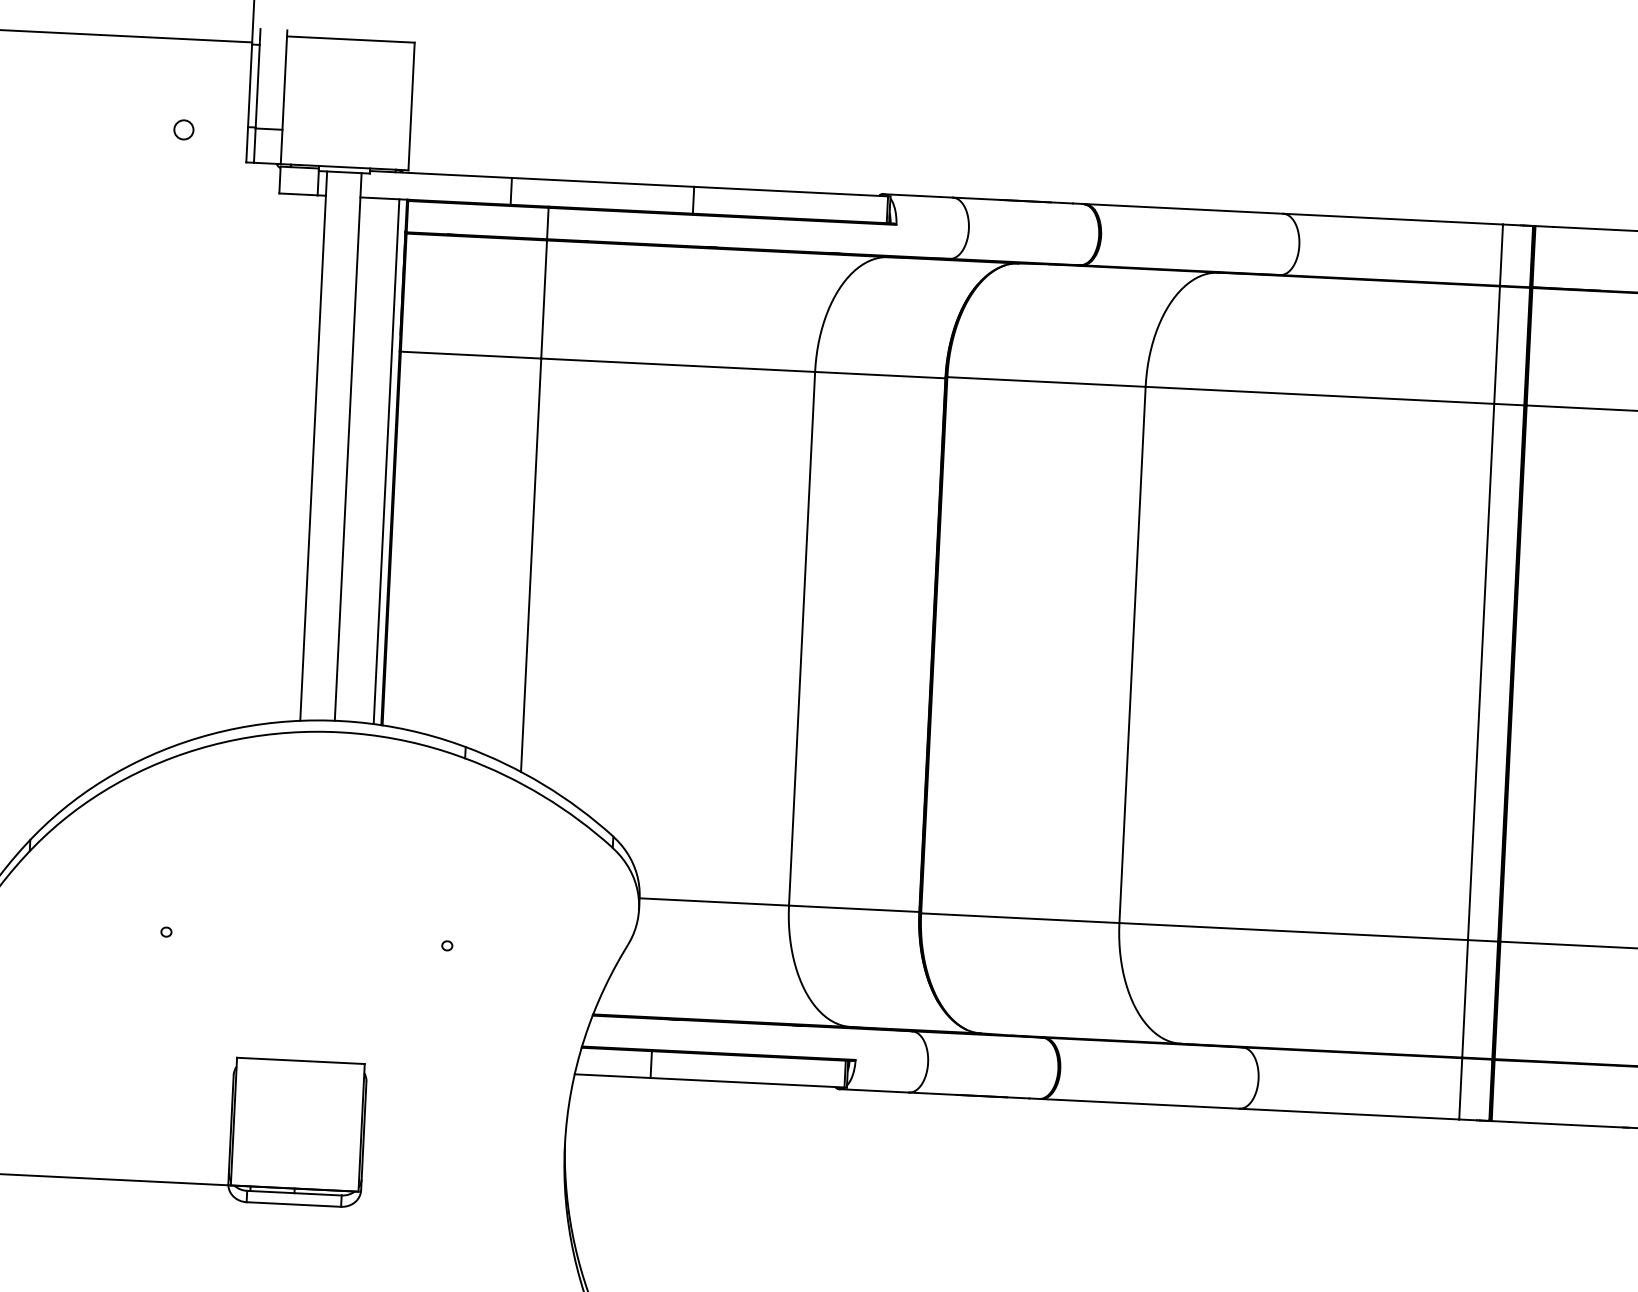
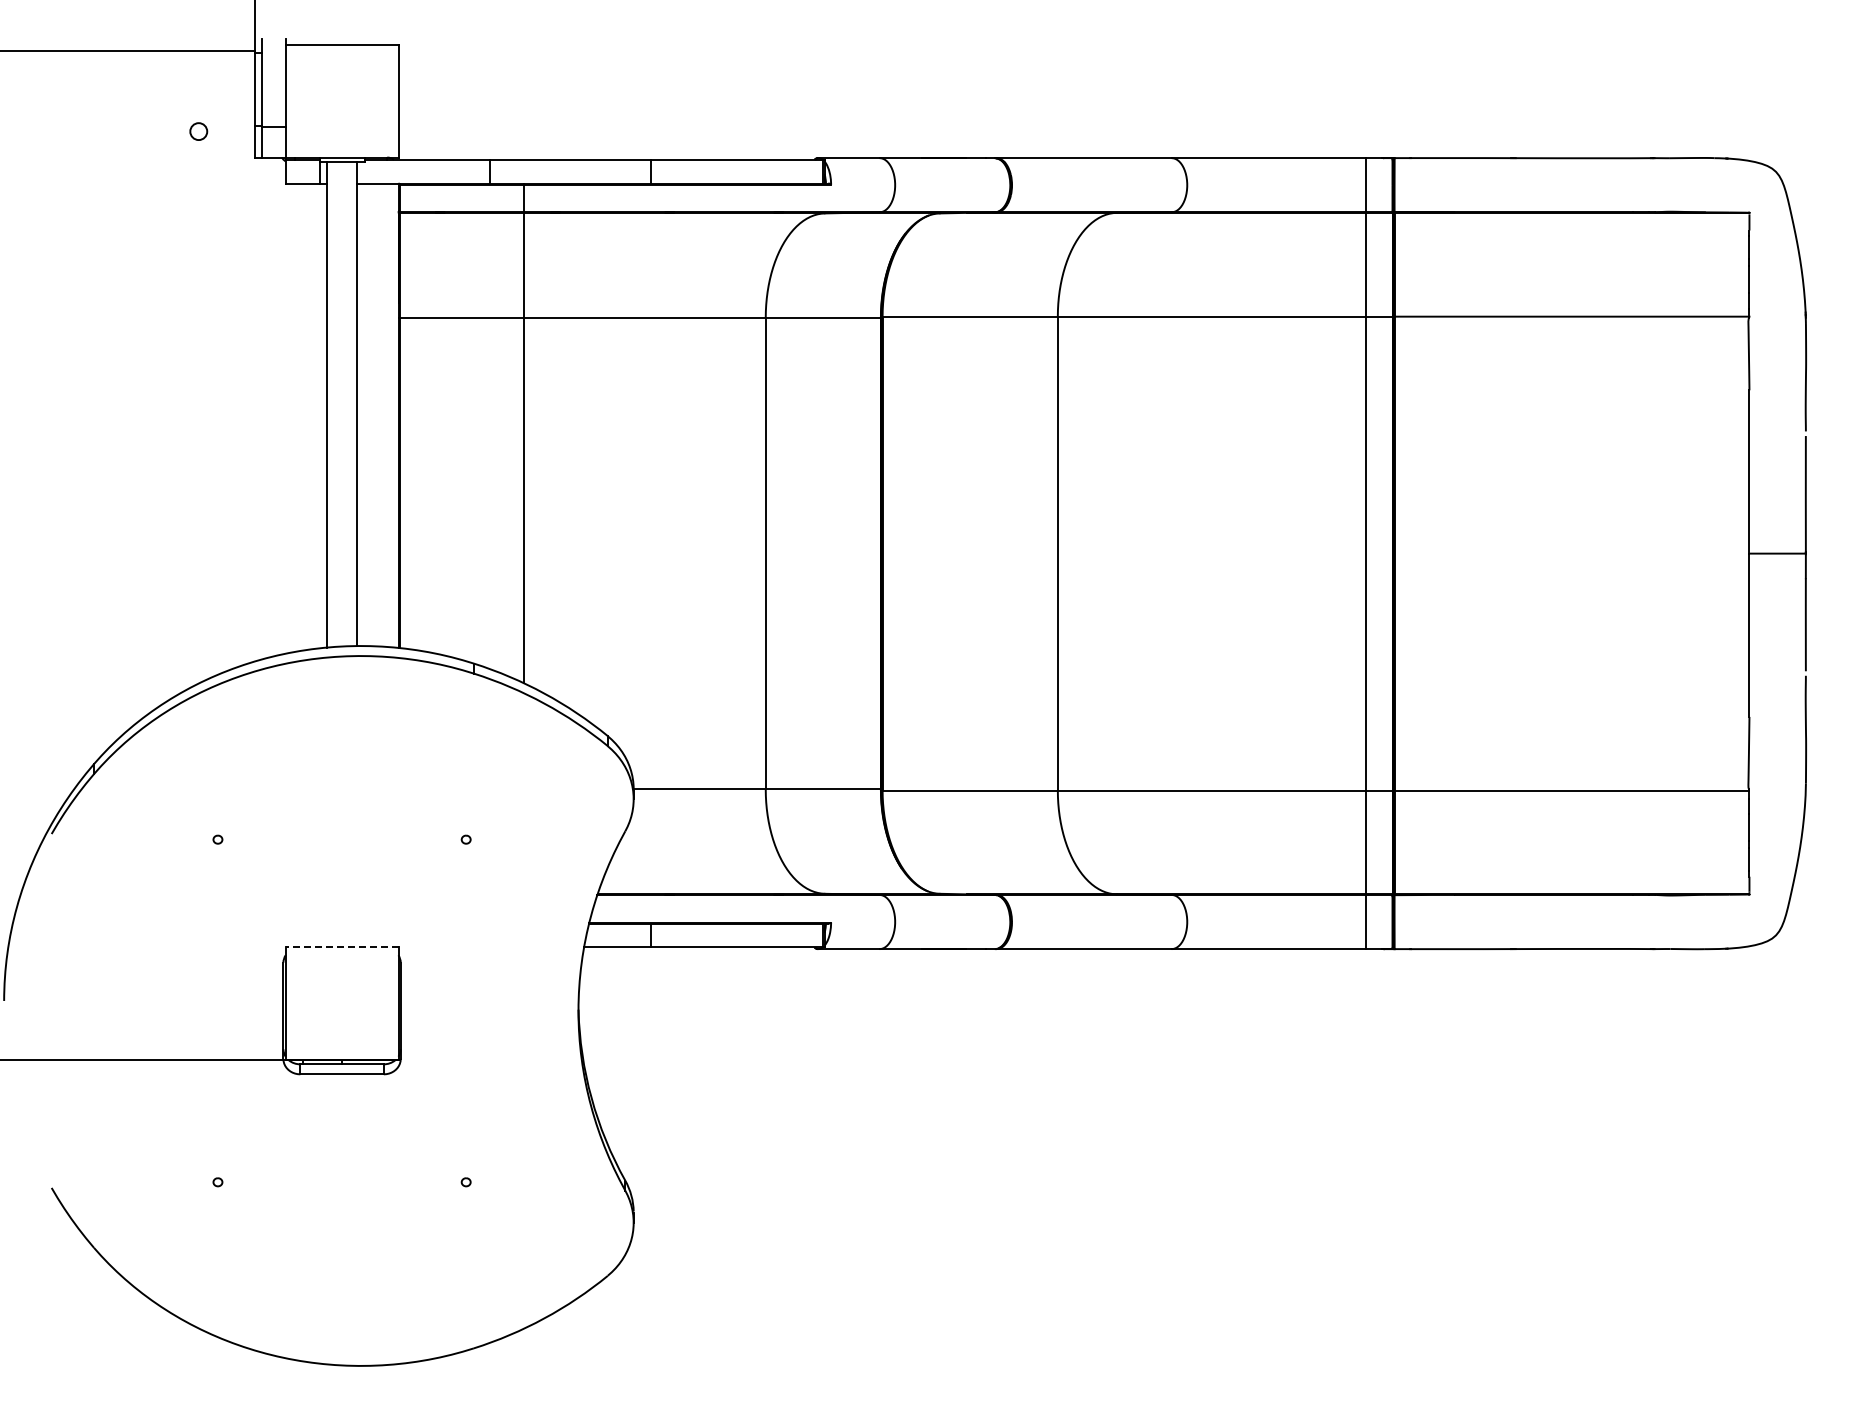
line: (386, 461) -> (391, 415), removed
line: (300, 1060) -> (341, 947), solid -> dashed

